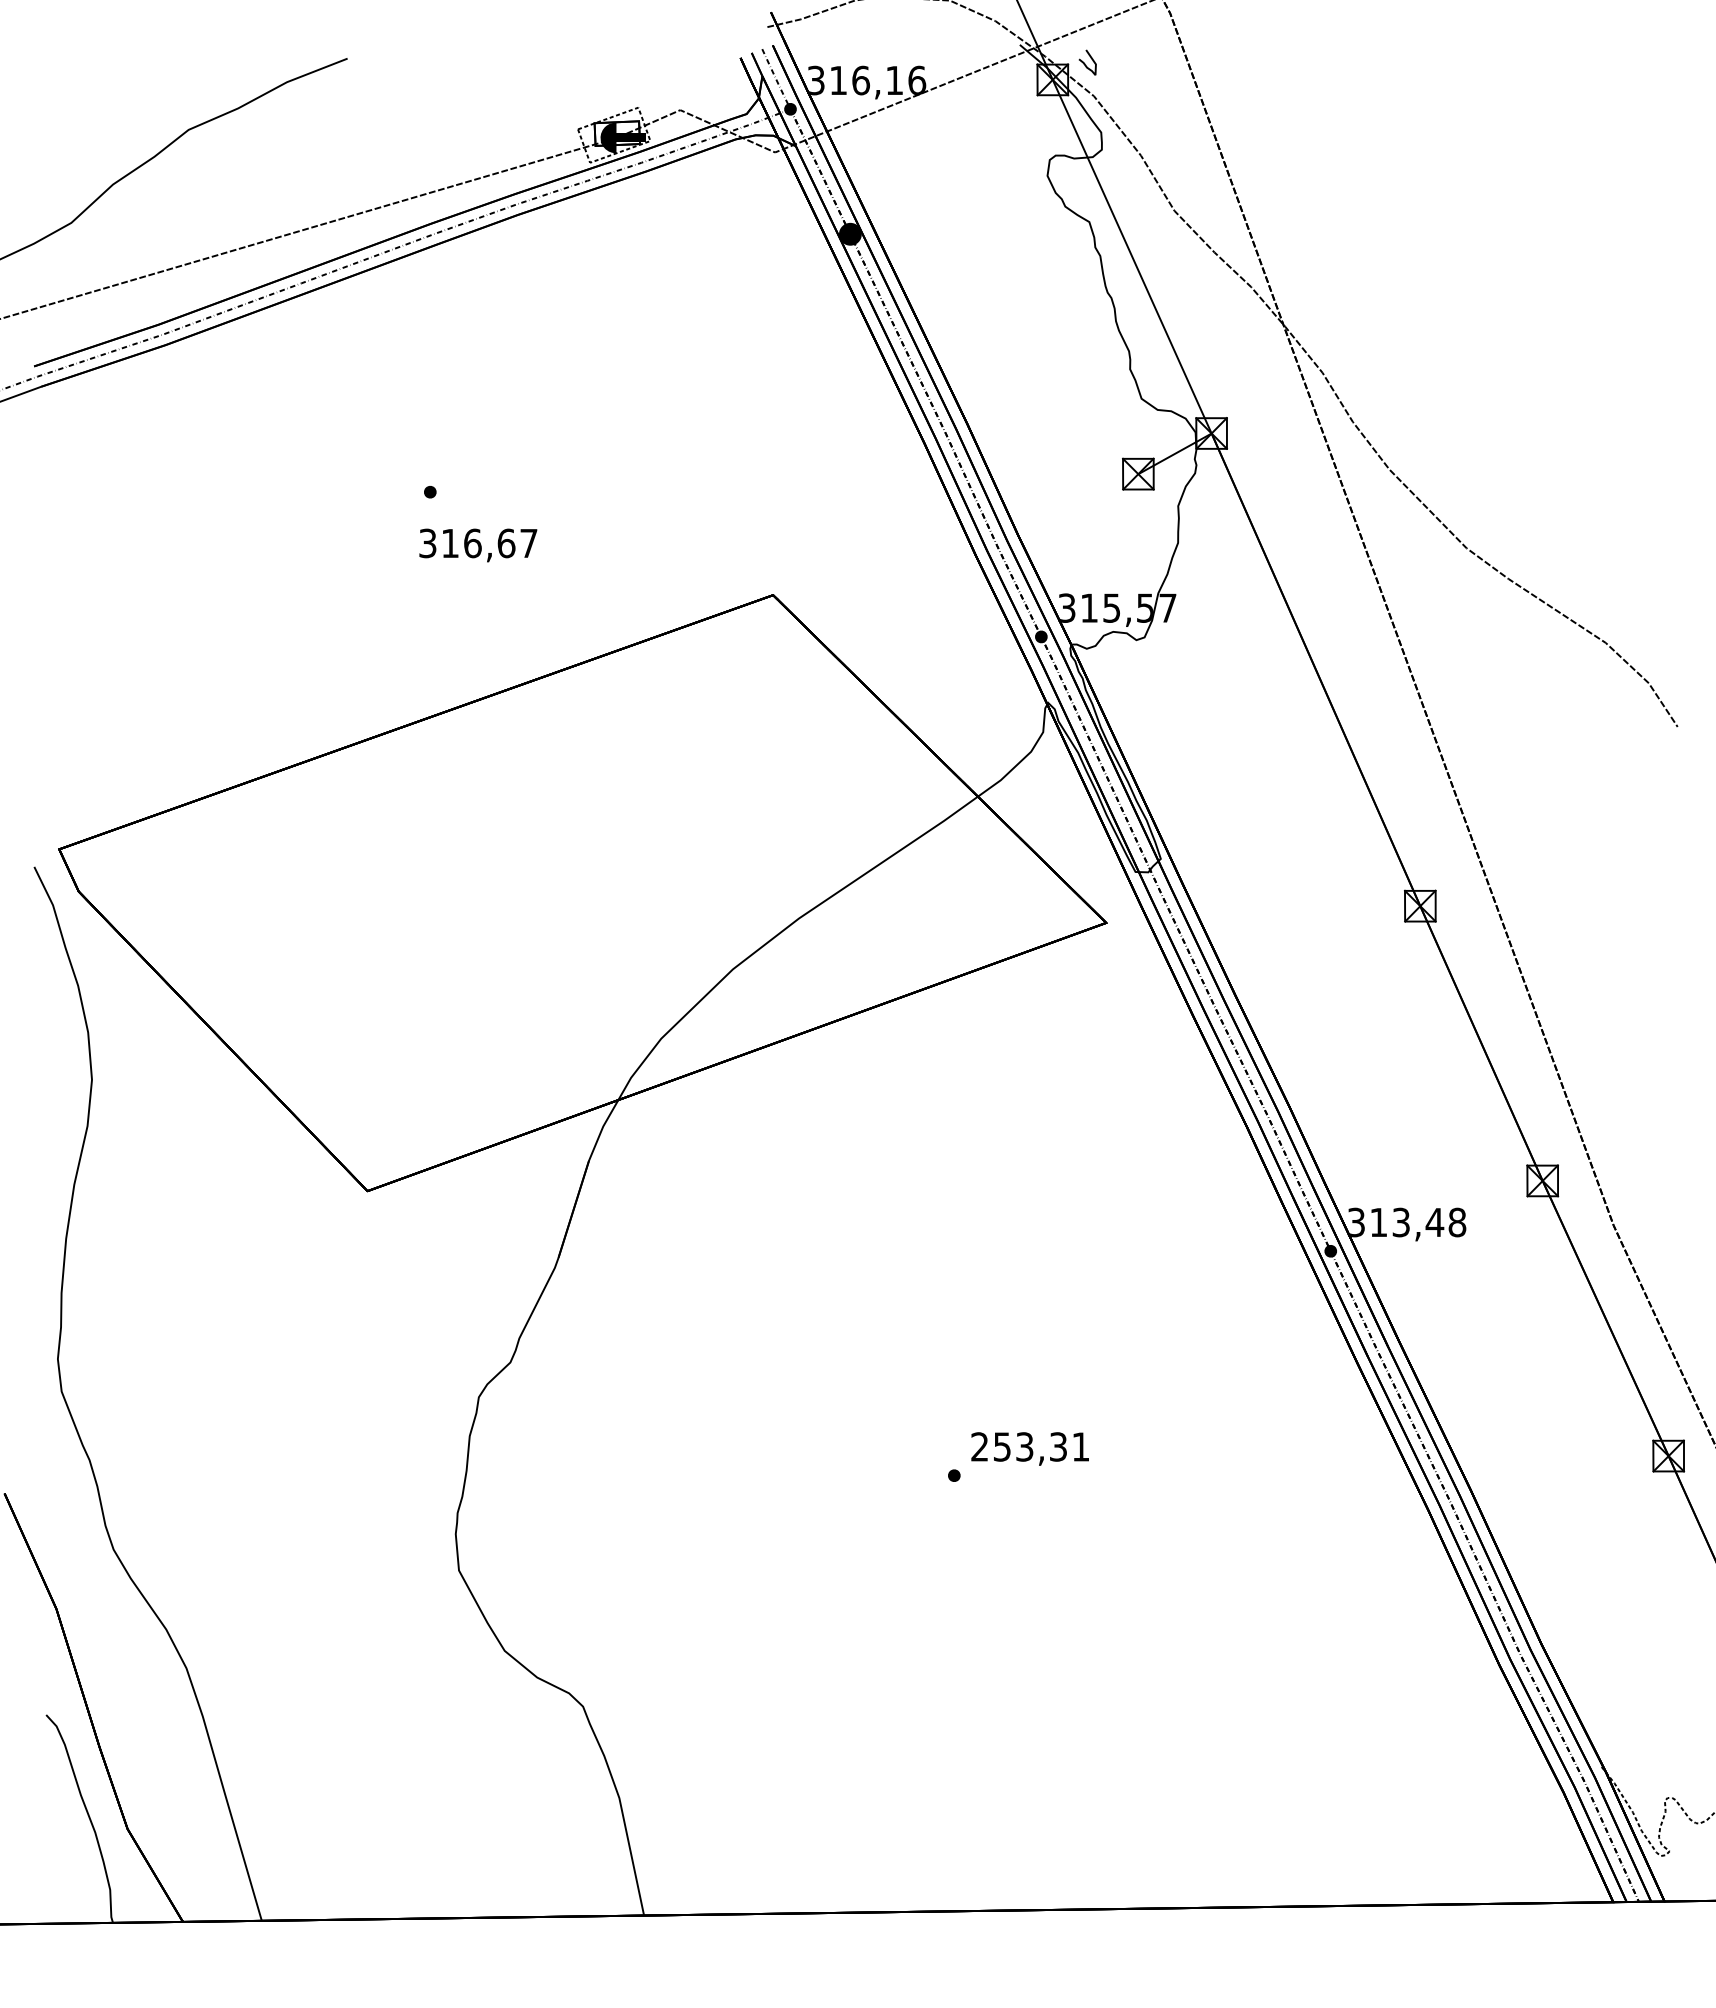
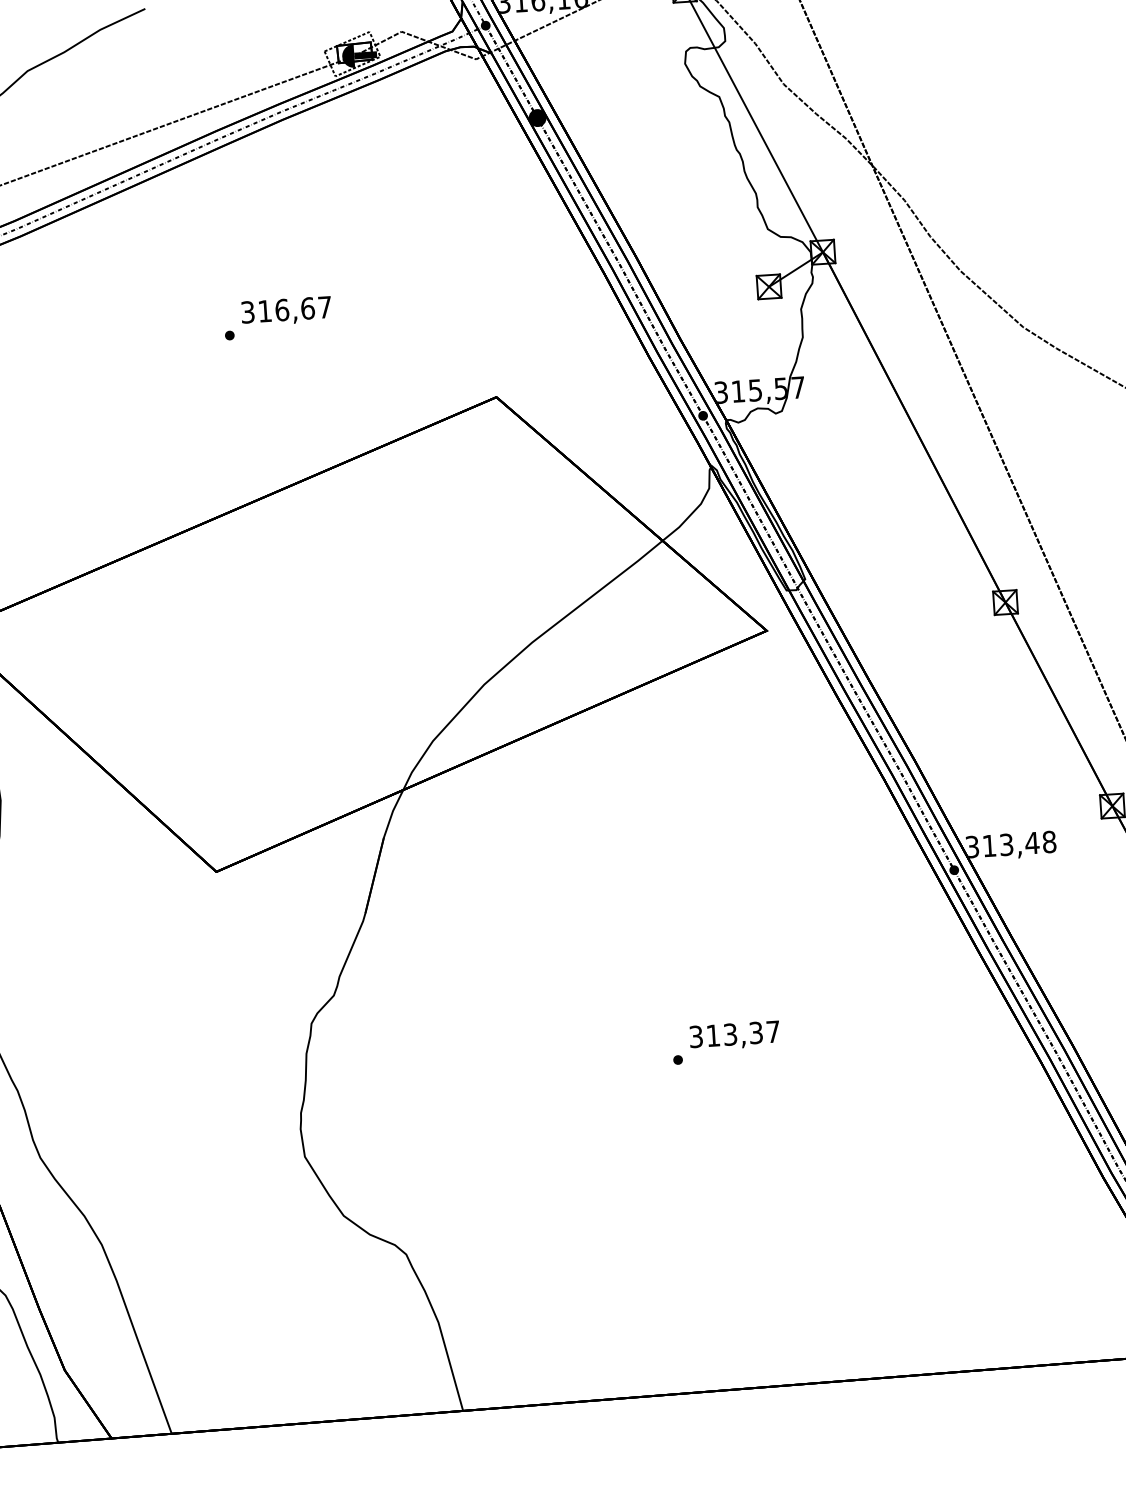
text: (478, 545) -> (286, 311), moved
text: (1030, 1446) -> (734, 1033), 253,31 -> 313,37

